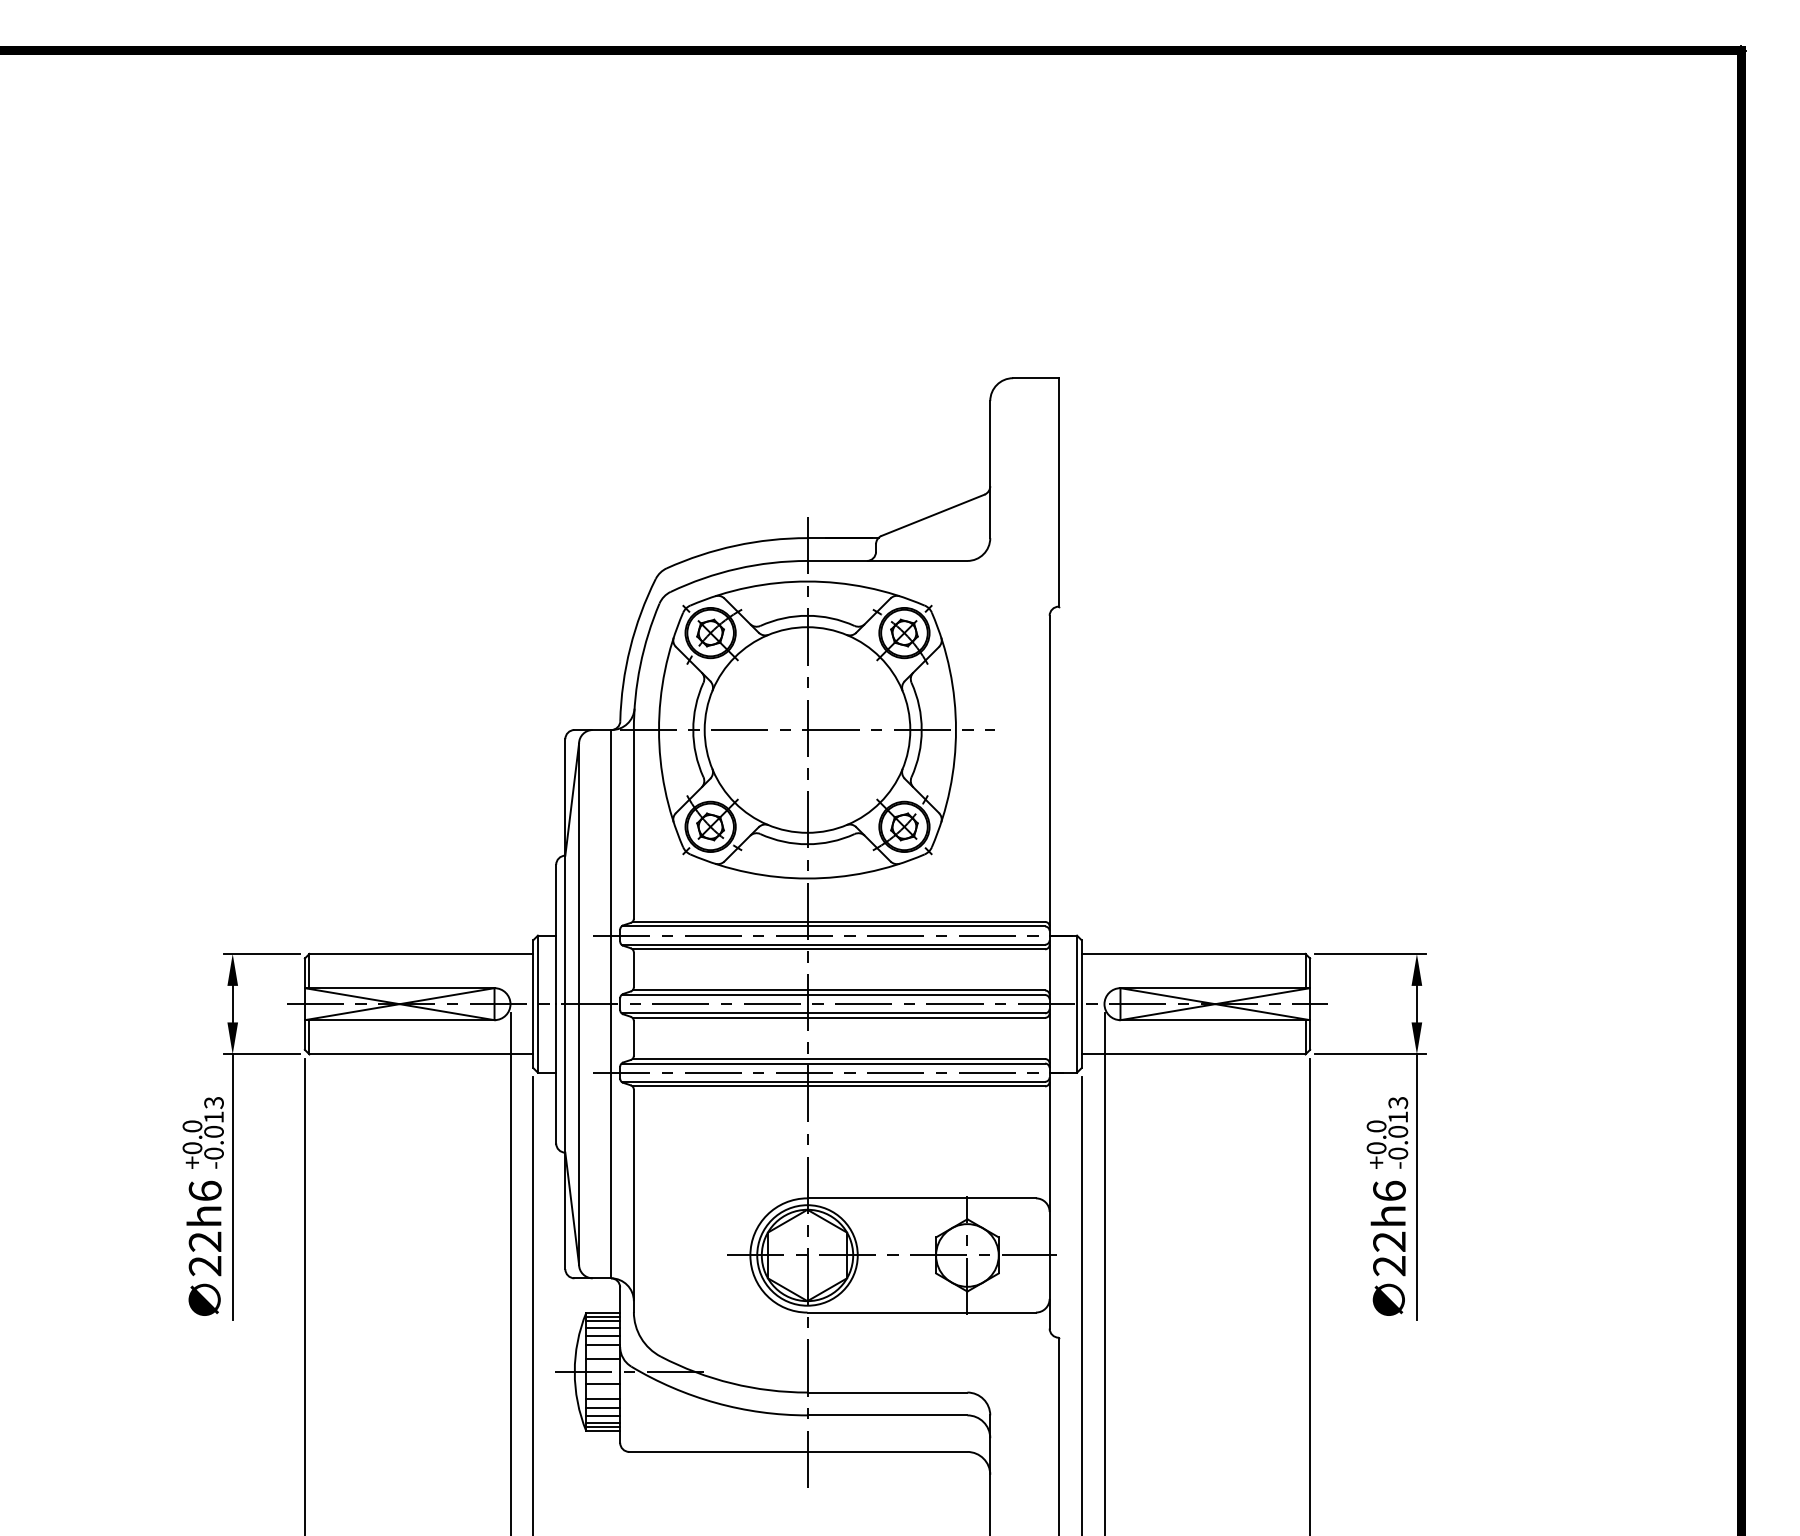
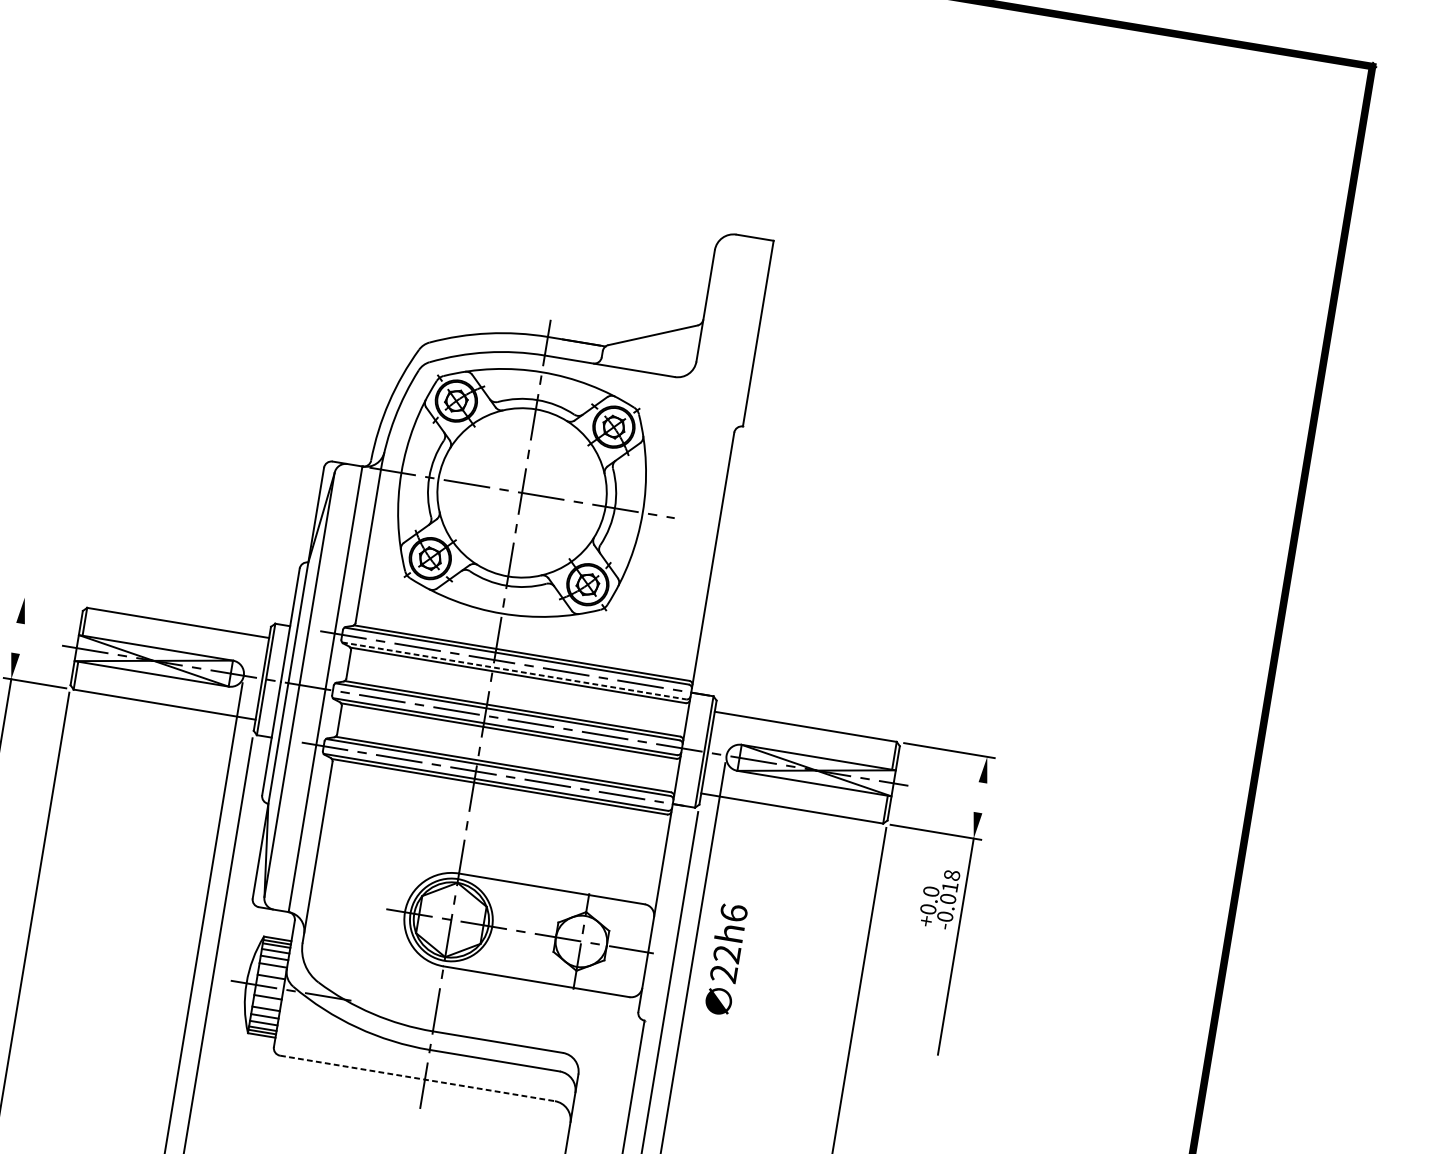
line: (833, 944) -> (514, 670), solid -> dashed
line: (261, 953) -> (48, 601), removed
line: (232, 1003) -> (17, 637), removed
line: (1416, 1003) -> (980, 797), removed
text: (1397, 1102) -> (951, 875), -0.013 -> -0.018
text: (1387, 1247) -> (724, 958), moved
line: (798, 1451) -> (417, 1078), solid -> dashed

